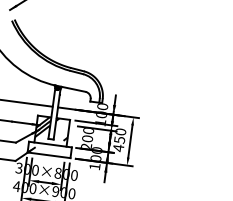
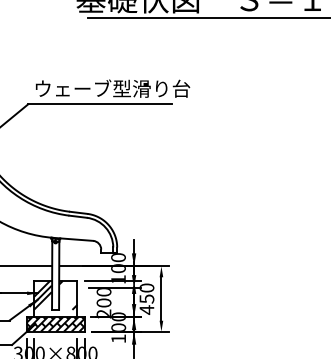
hatch: (49, 150) -> (55, 324), added

